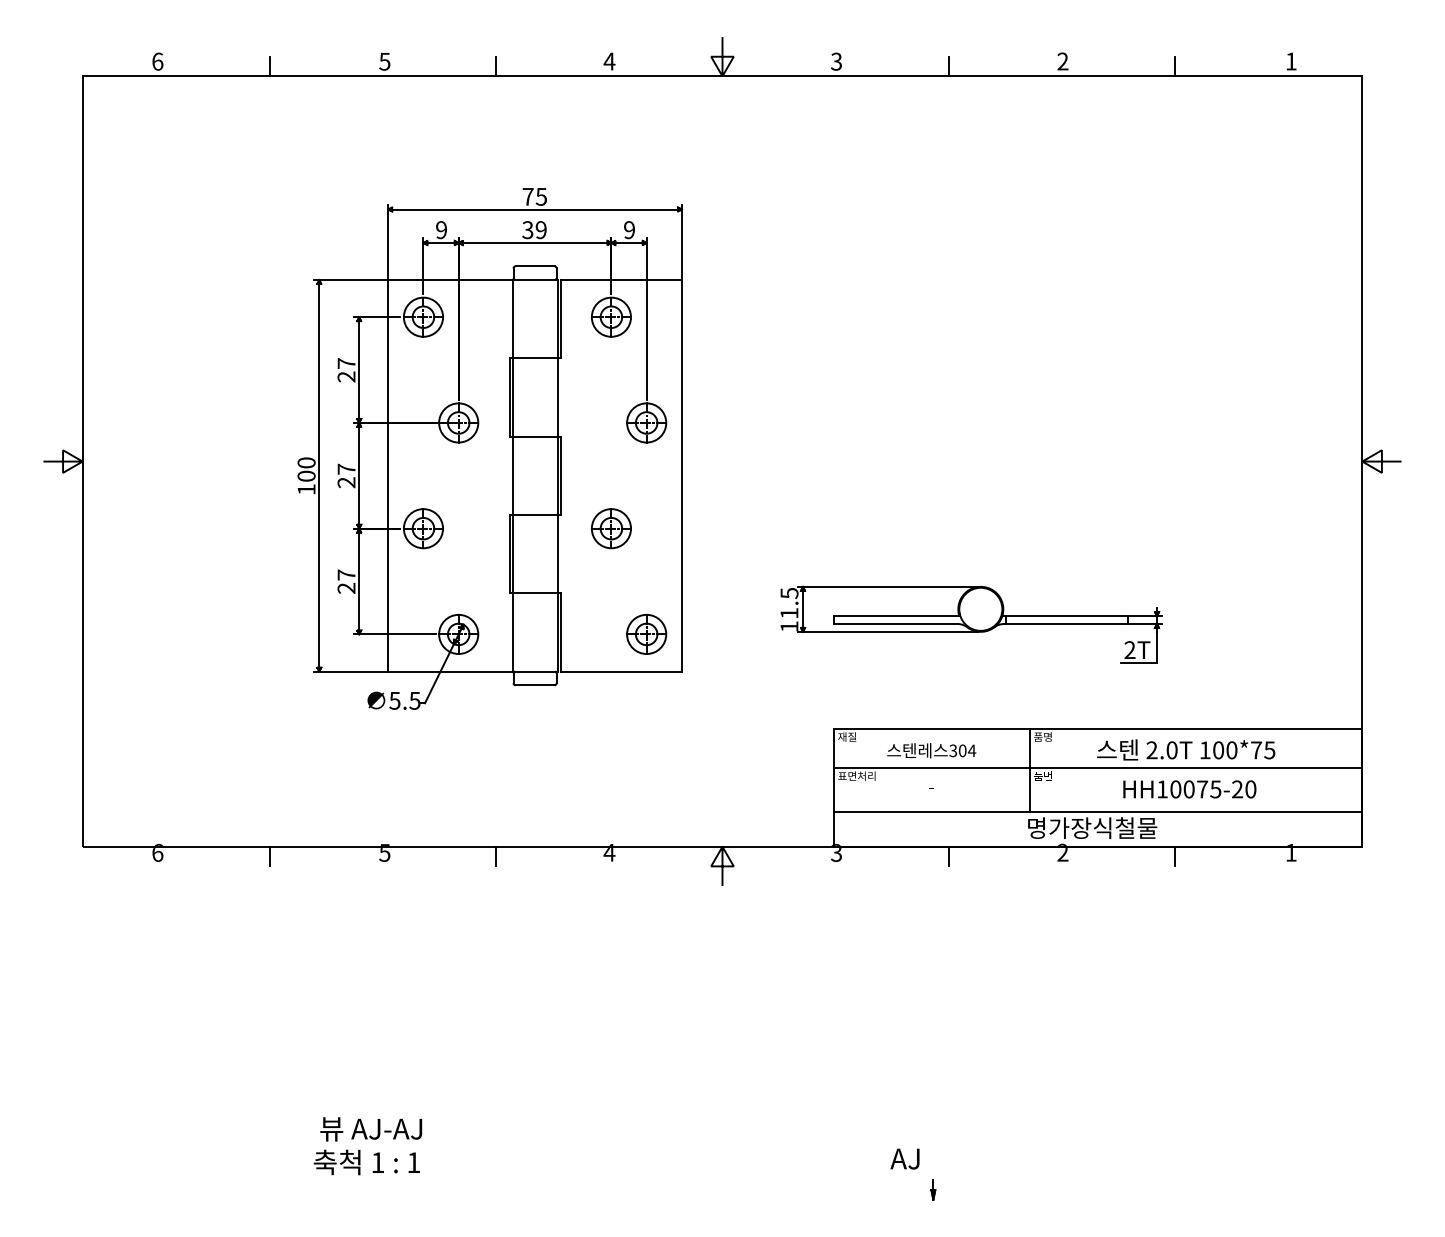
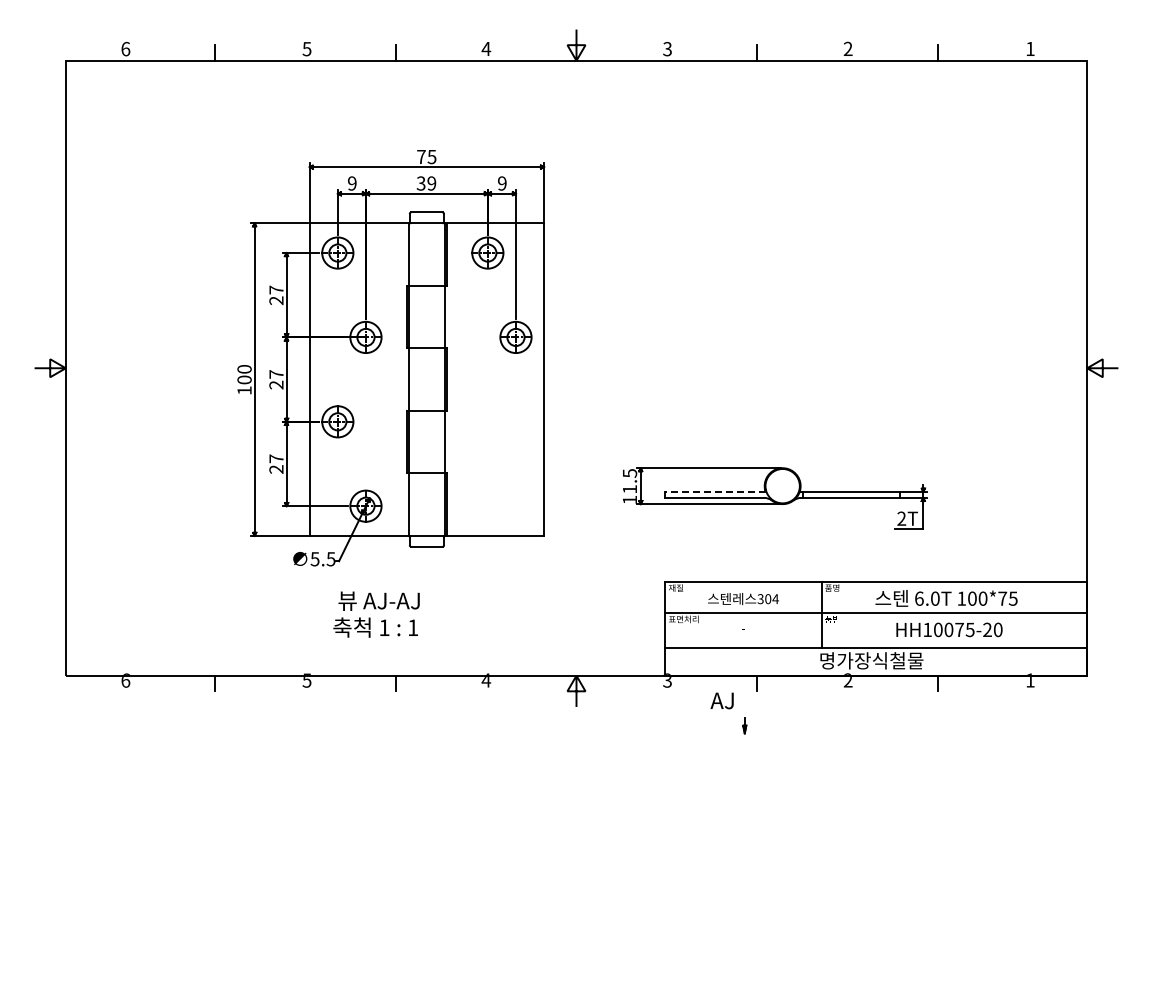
part: (610, 528) -> (487, 421), removed
line: (896, 615) -> (715, 491), solid -> dashed
part: (646, 633) -> (515, 505), removed
text: (1152, 750) -> (919, 598), 2.0T -> 6.0T
text: (367, 1146) -> (376, 614), moved
part: (912, 1174) -> (728, 713), moved

